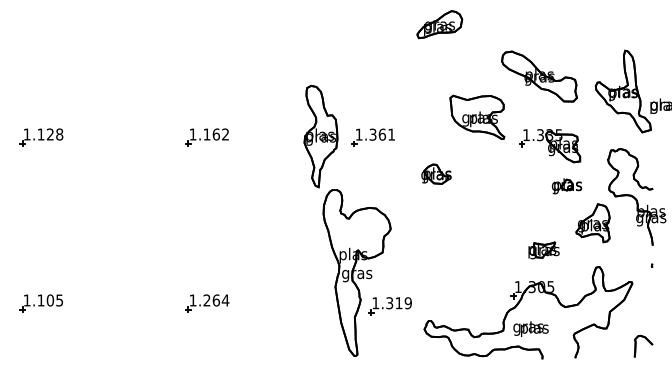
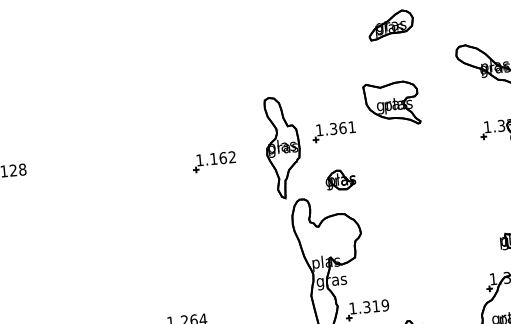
part: (477, 116) -> (391, 103), moved
part: (206, 137) -> (213, 161), moved
part: (372, 137) -> (333, 131), moved
part: (436, 173) -> (340, 179), moved

